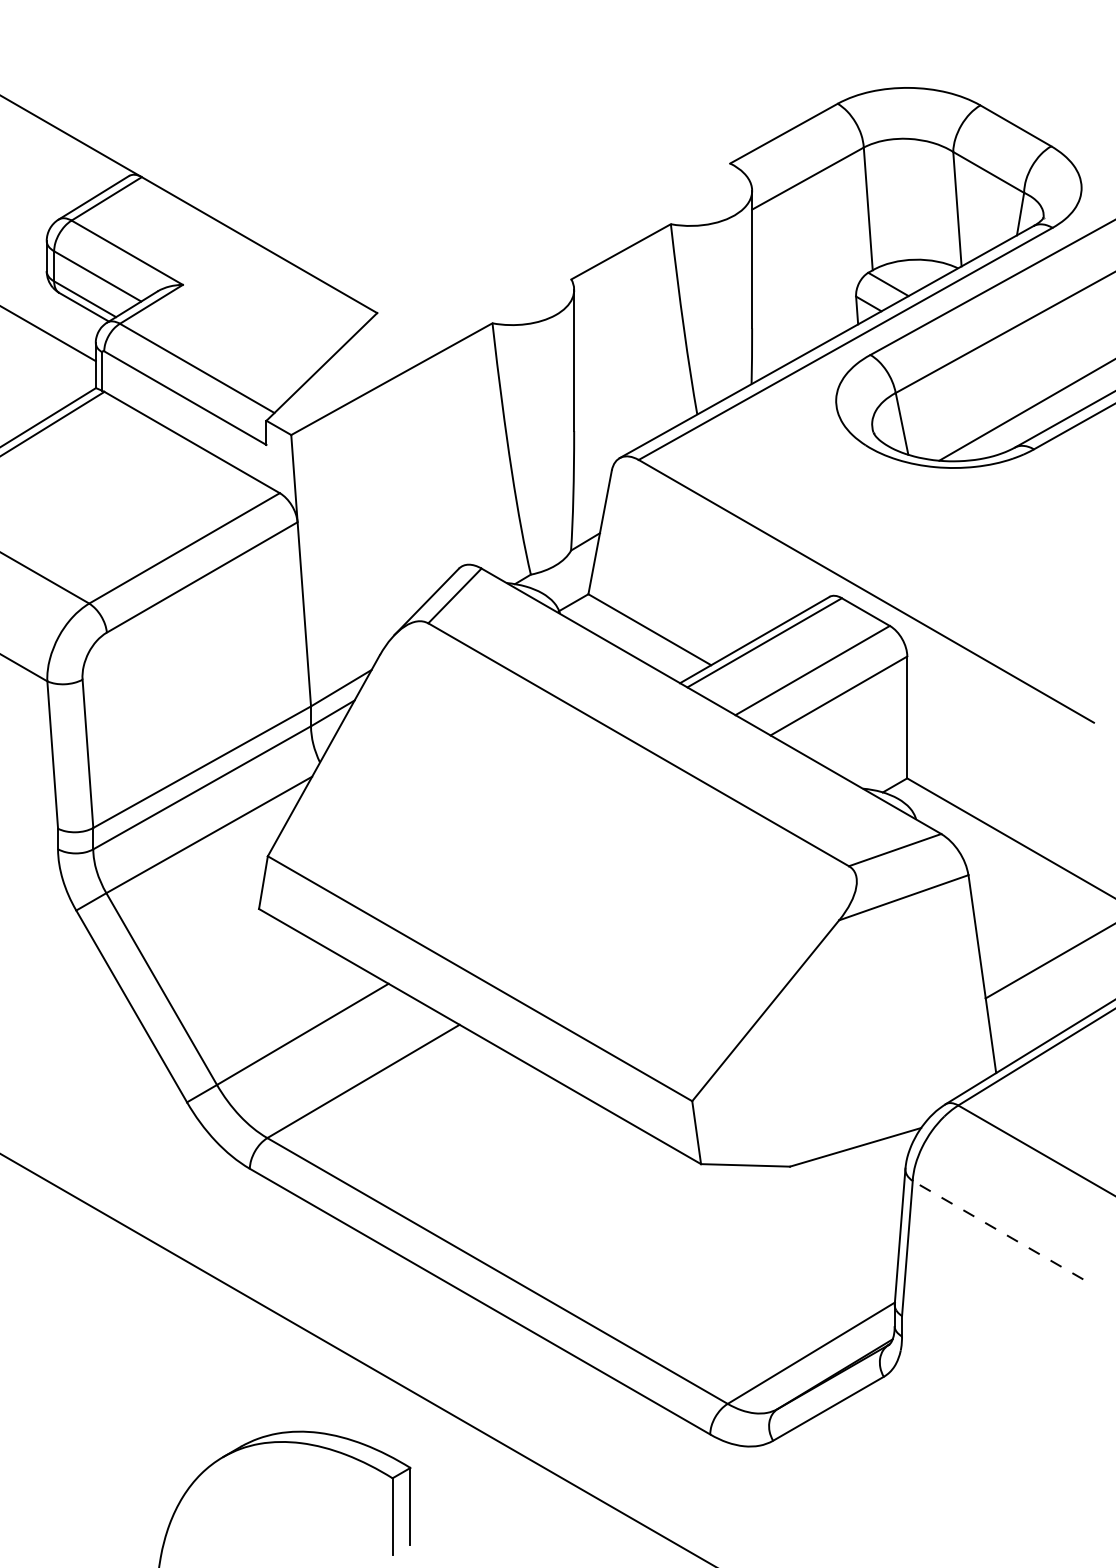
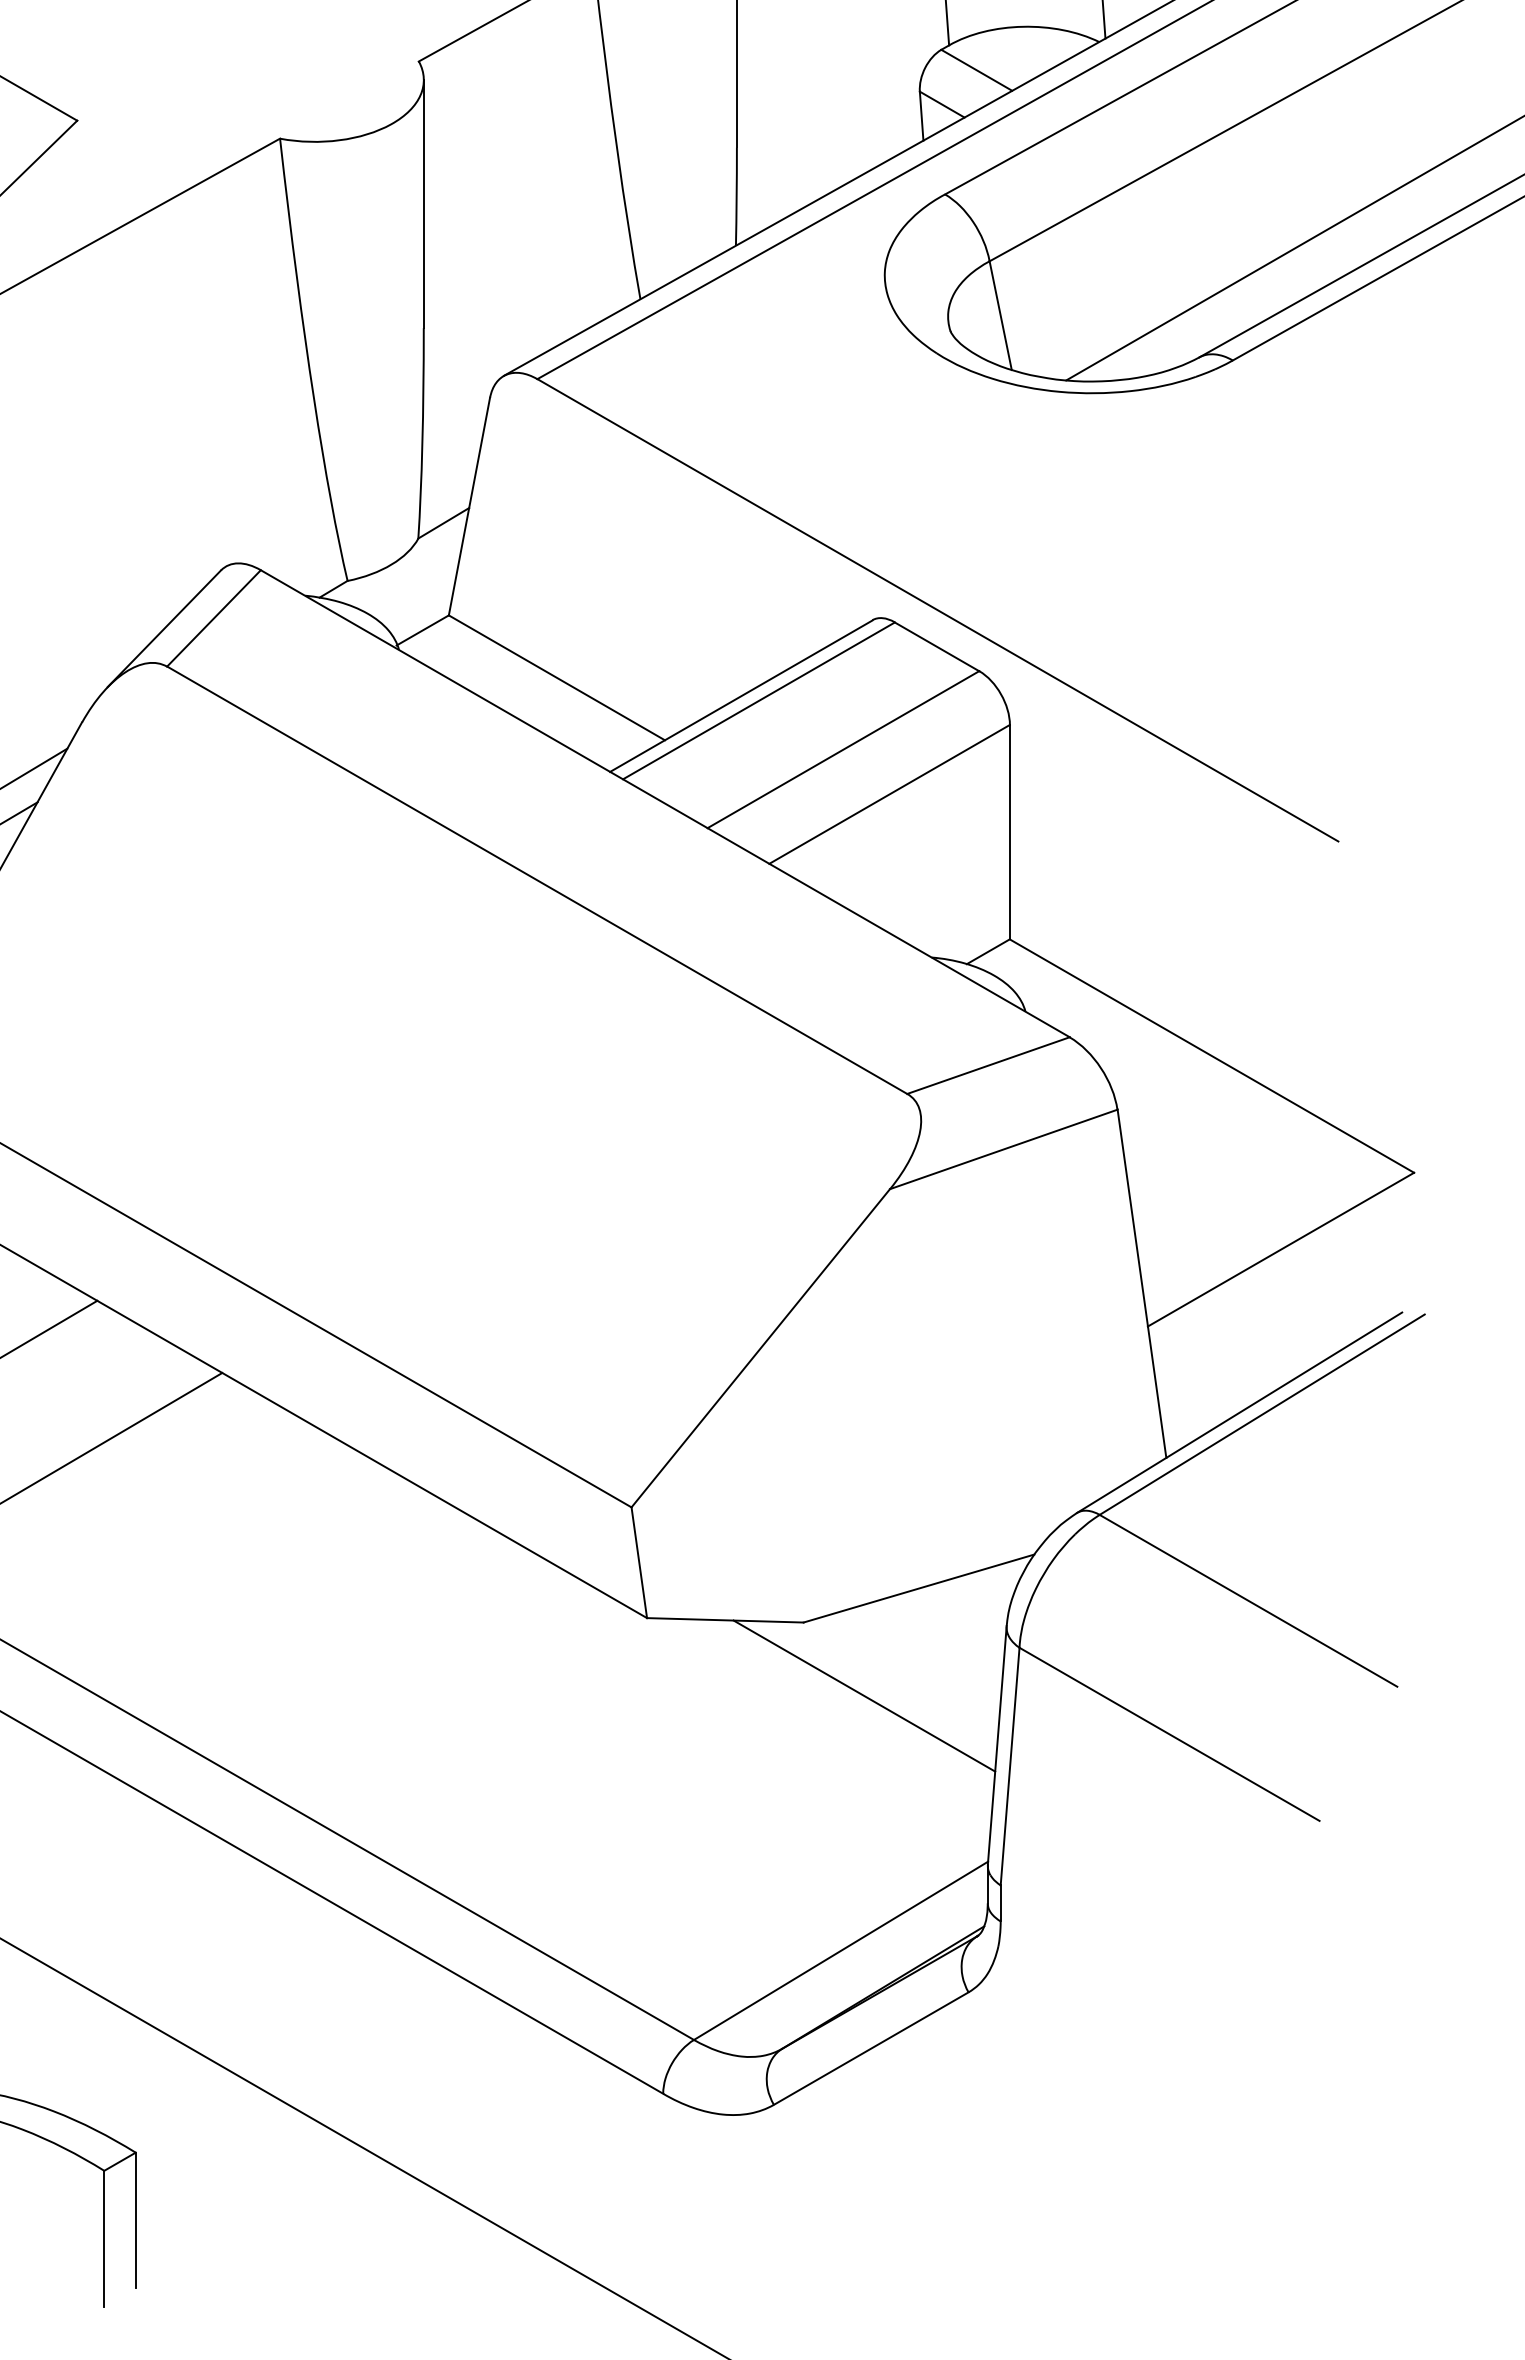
line: (824, 1208) -> (864, 1696), added
line: (997, 1229) -> (1168, 1733), dashed -> solid

